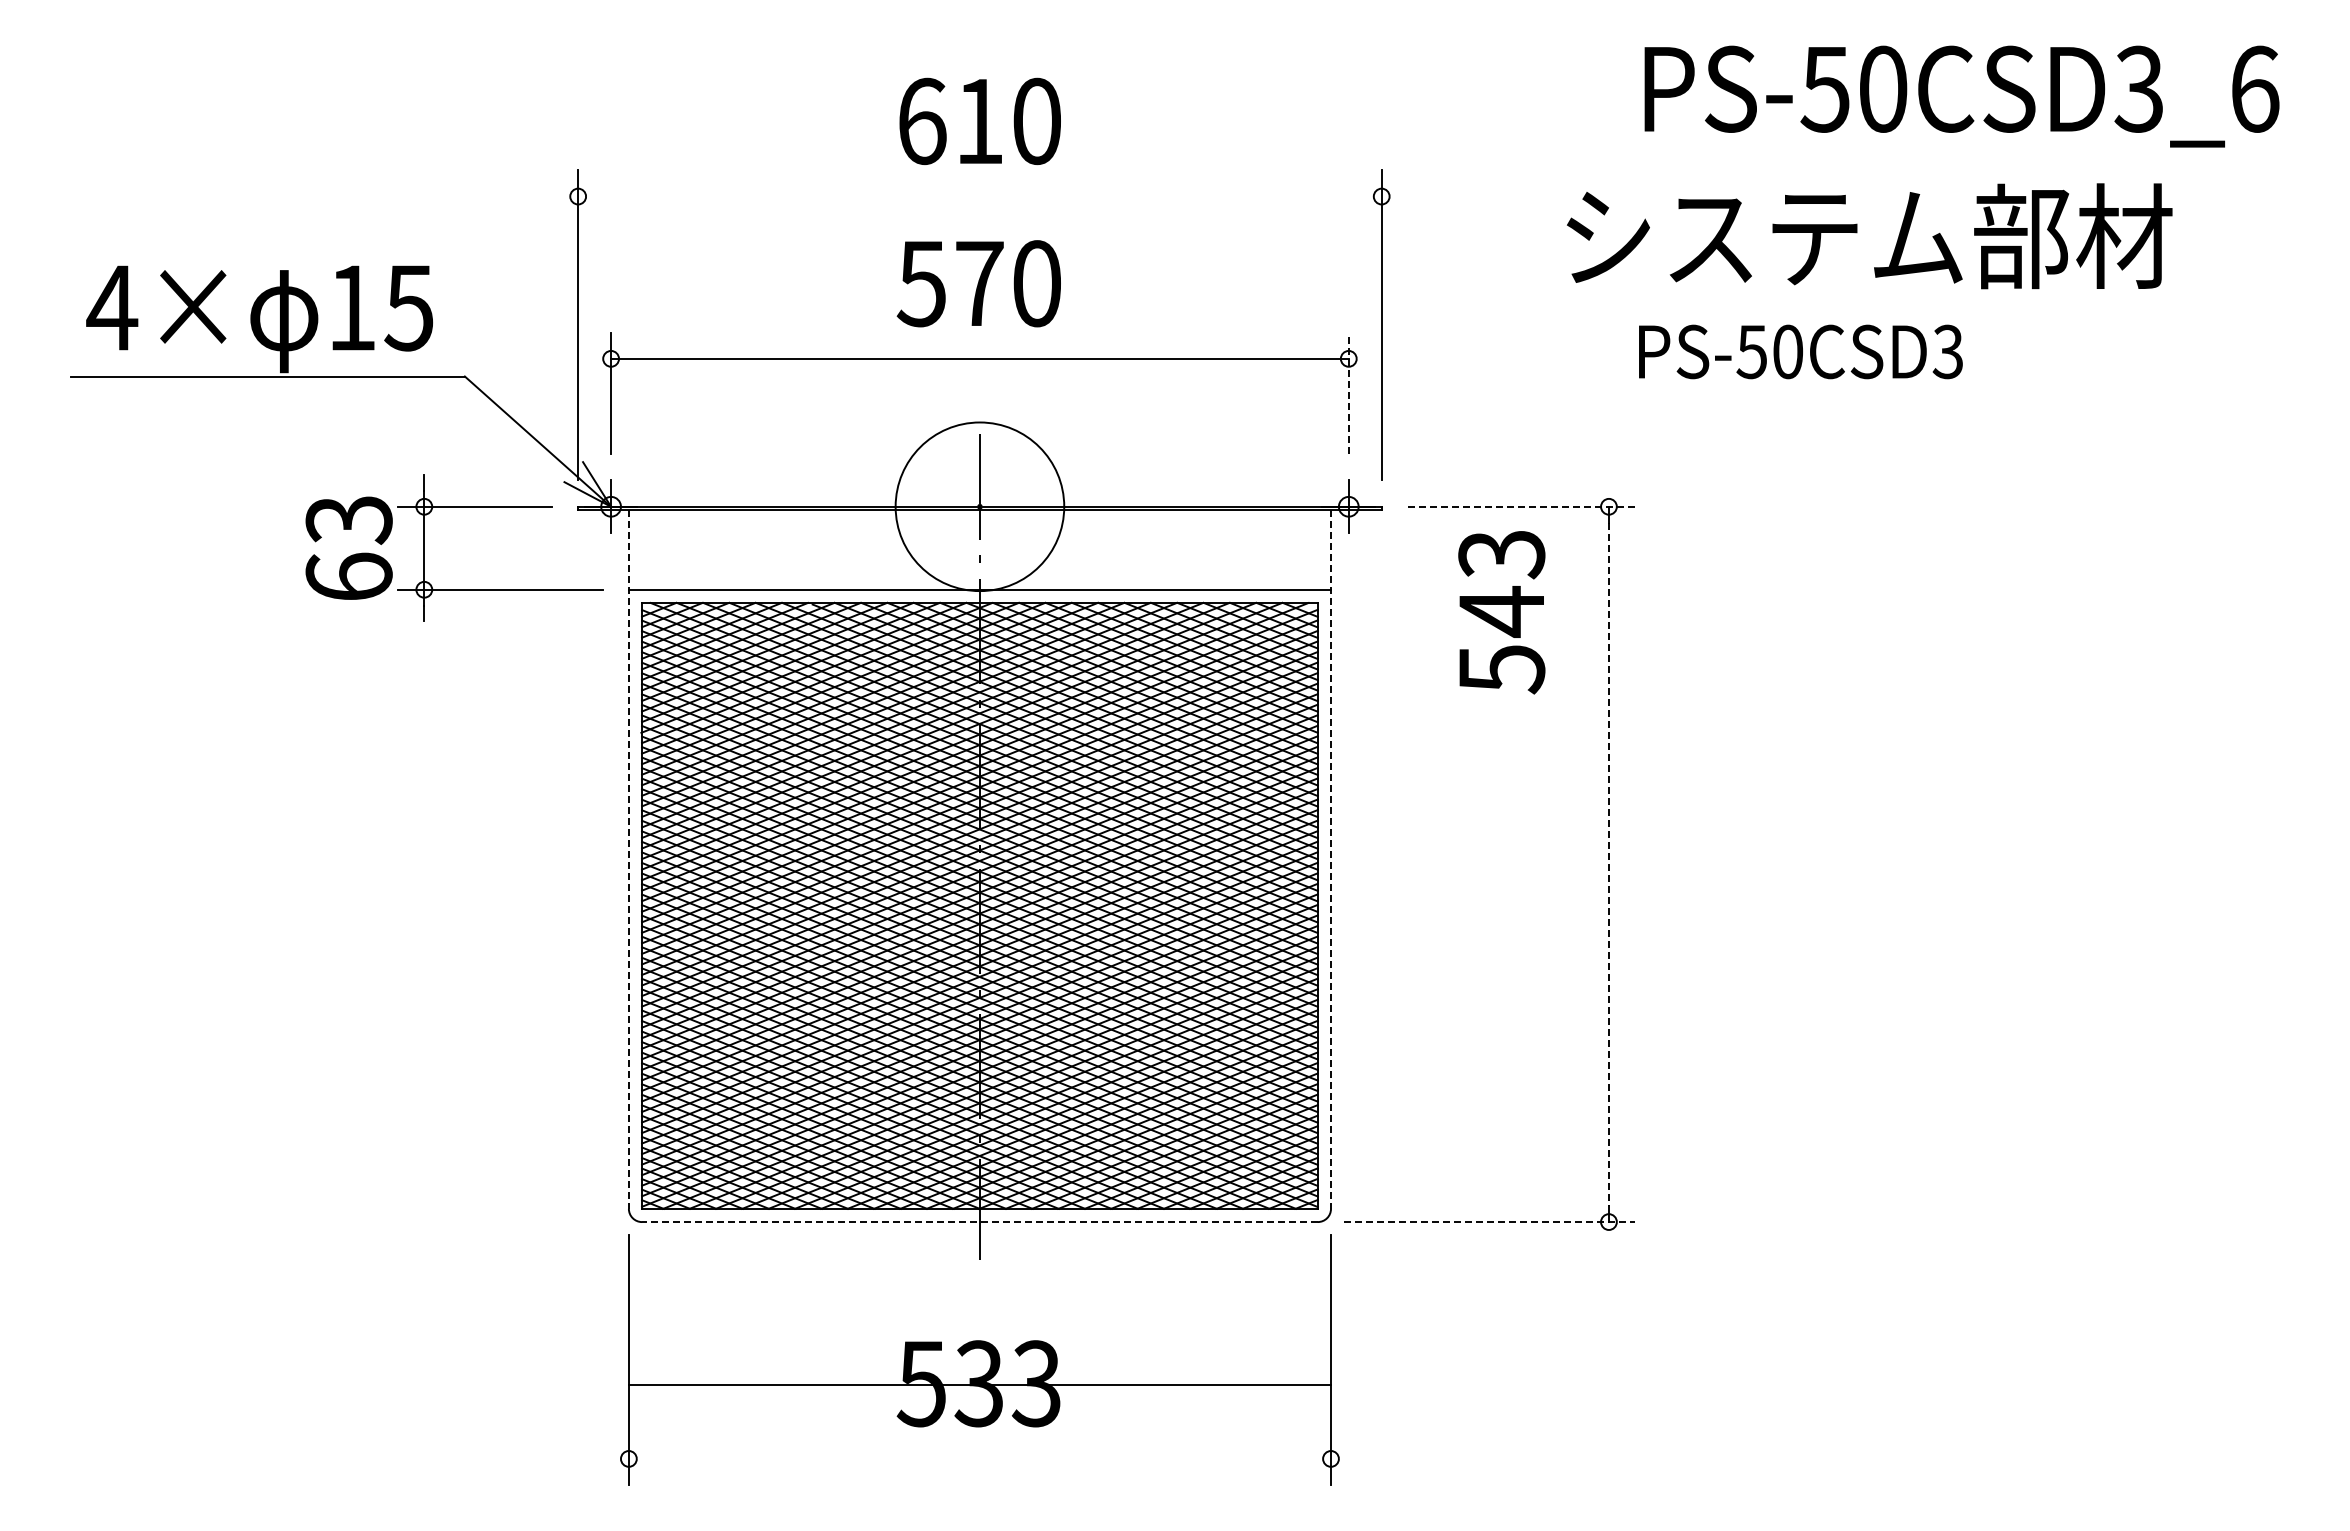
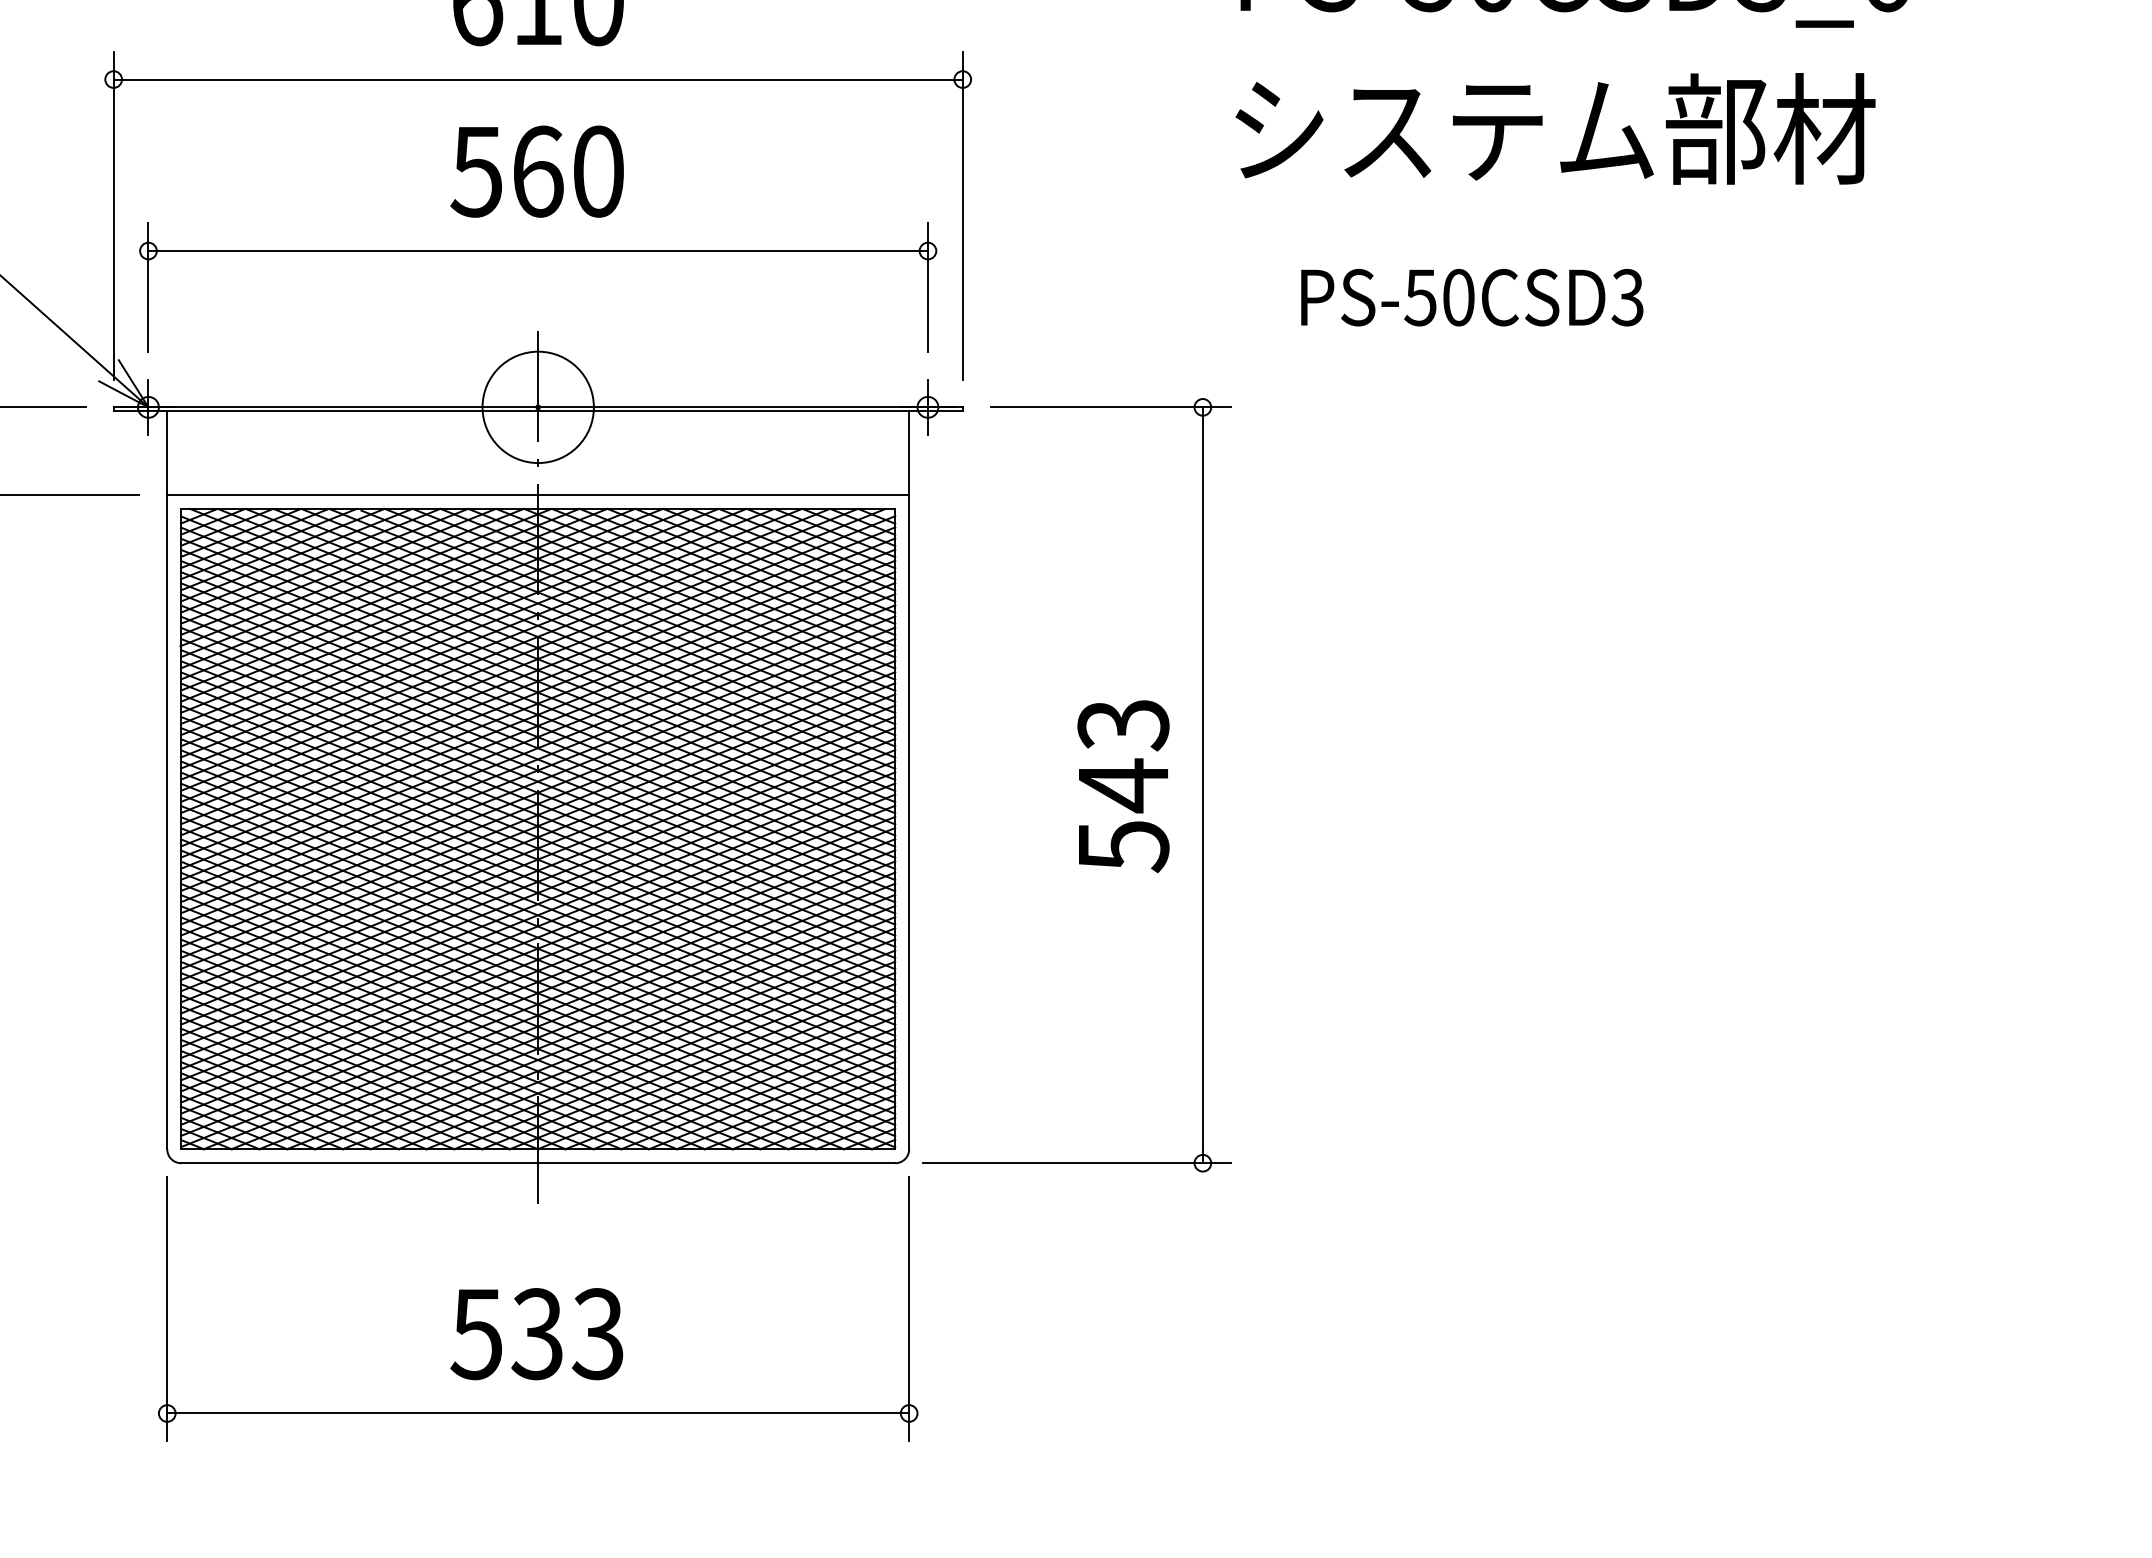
line: (979, 196) -> (537, 79), added
text: (1869, 236) -> (1555, 129), moved
text: (980, 283) -> (538, 171), 570 -> 560
text: (1800, 351) -> (1471, 297), moved
line: (1348, 393) -> (927, 287), dashed -> solid
circle: (979, 506) -> (537, 407), size x0.62
line: (1521, 506) -> (1110, 407), dashed -> solid
text: (1501, 612) -> (1123, 786), moved
line: (628, 860) -> (166, 781), dashed -> solid
line: (1331, 860) -> (909, 781), dashed -> solid
line: (1608, 864) -> (1202, 785), dashed -> solid
line: (979, 1222) -> (537, 1163), dashed -> solid
line: (1489, 1222) -> (1076, 1163), dashed -> solid
line: (979, 1384) -> (537, 1413), moved

